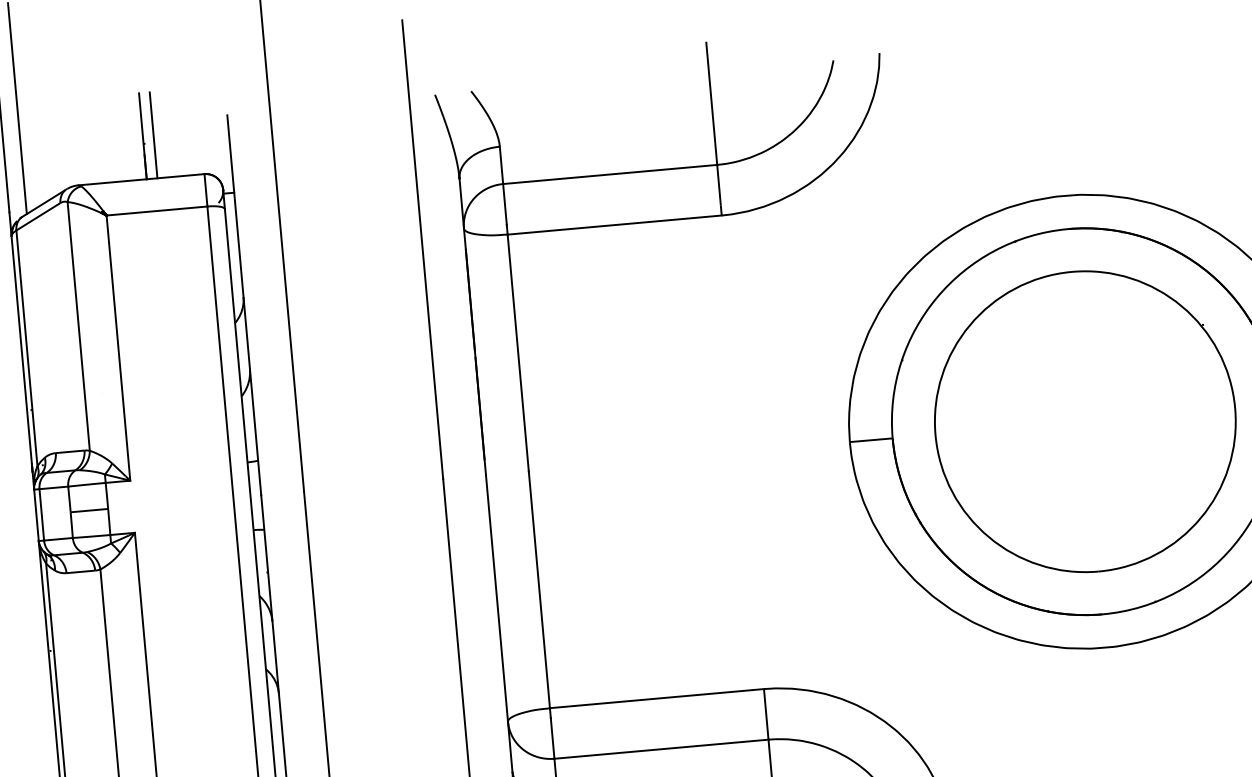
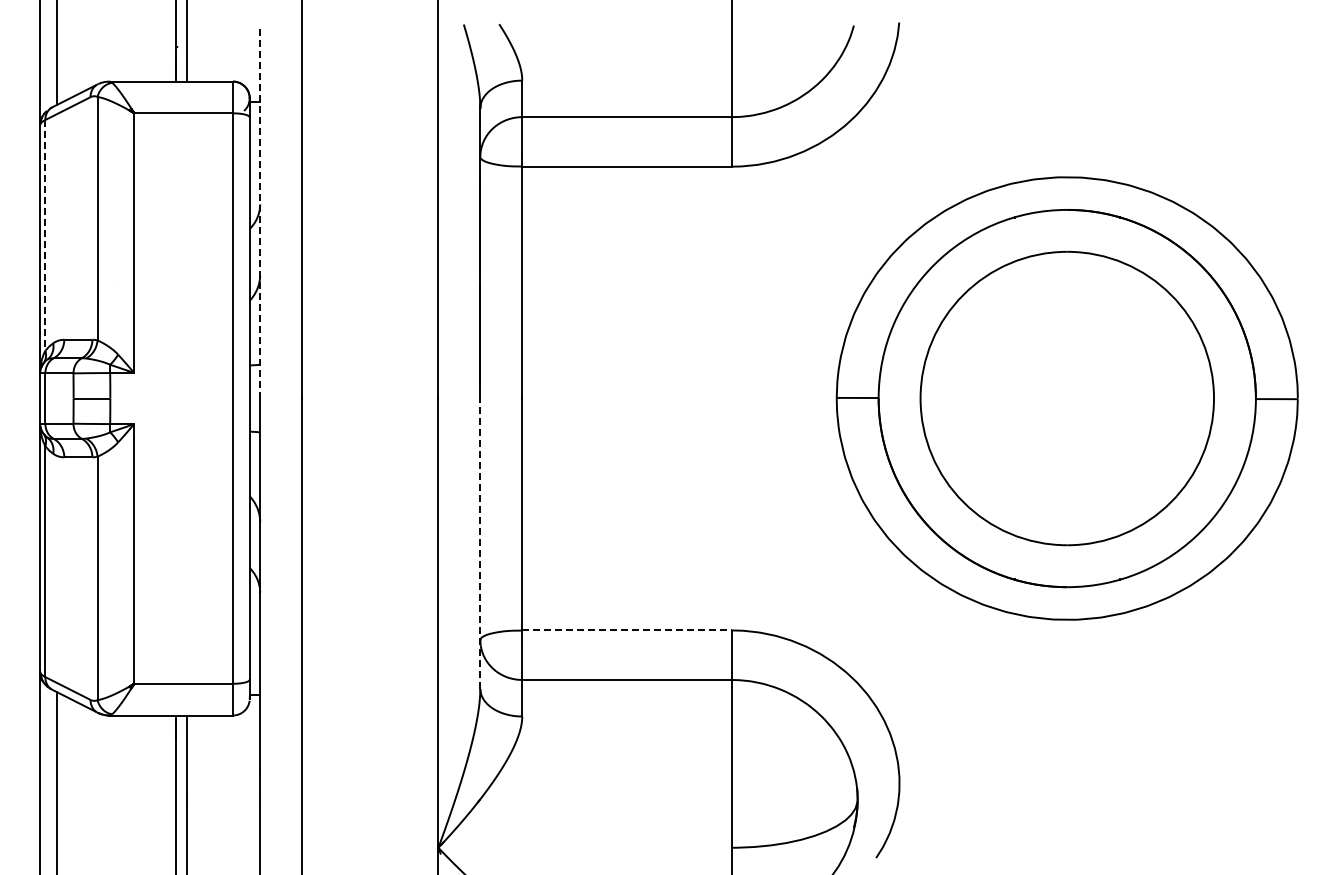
line: (244, 305) -> (260, 212), solid -> dashed
line: (27, 348) -> (45, 235), solid -> dashed
line: (499, 623) -> (480, 543), solid -> dashed
line: (657, 698) -> (627, 630), solid -> dashed

